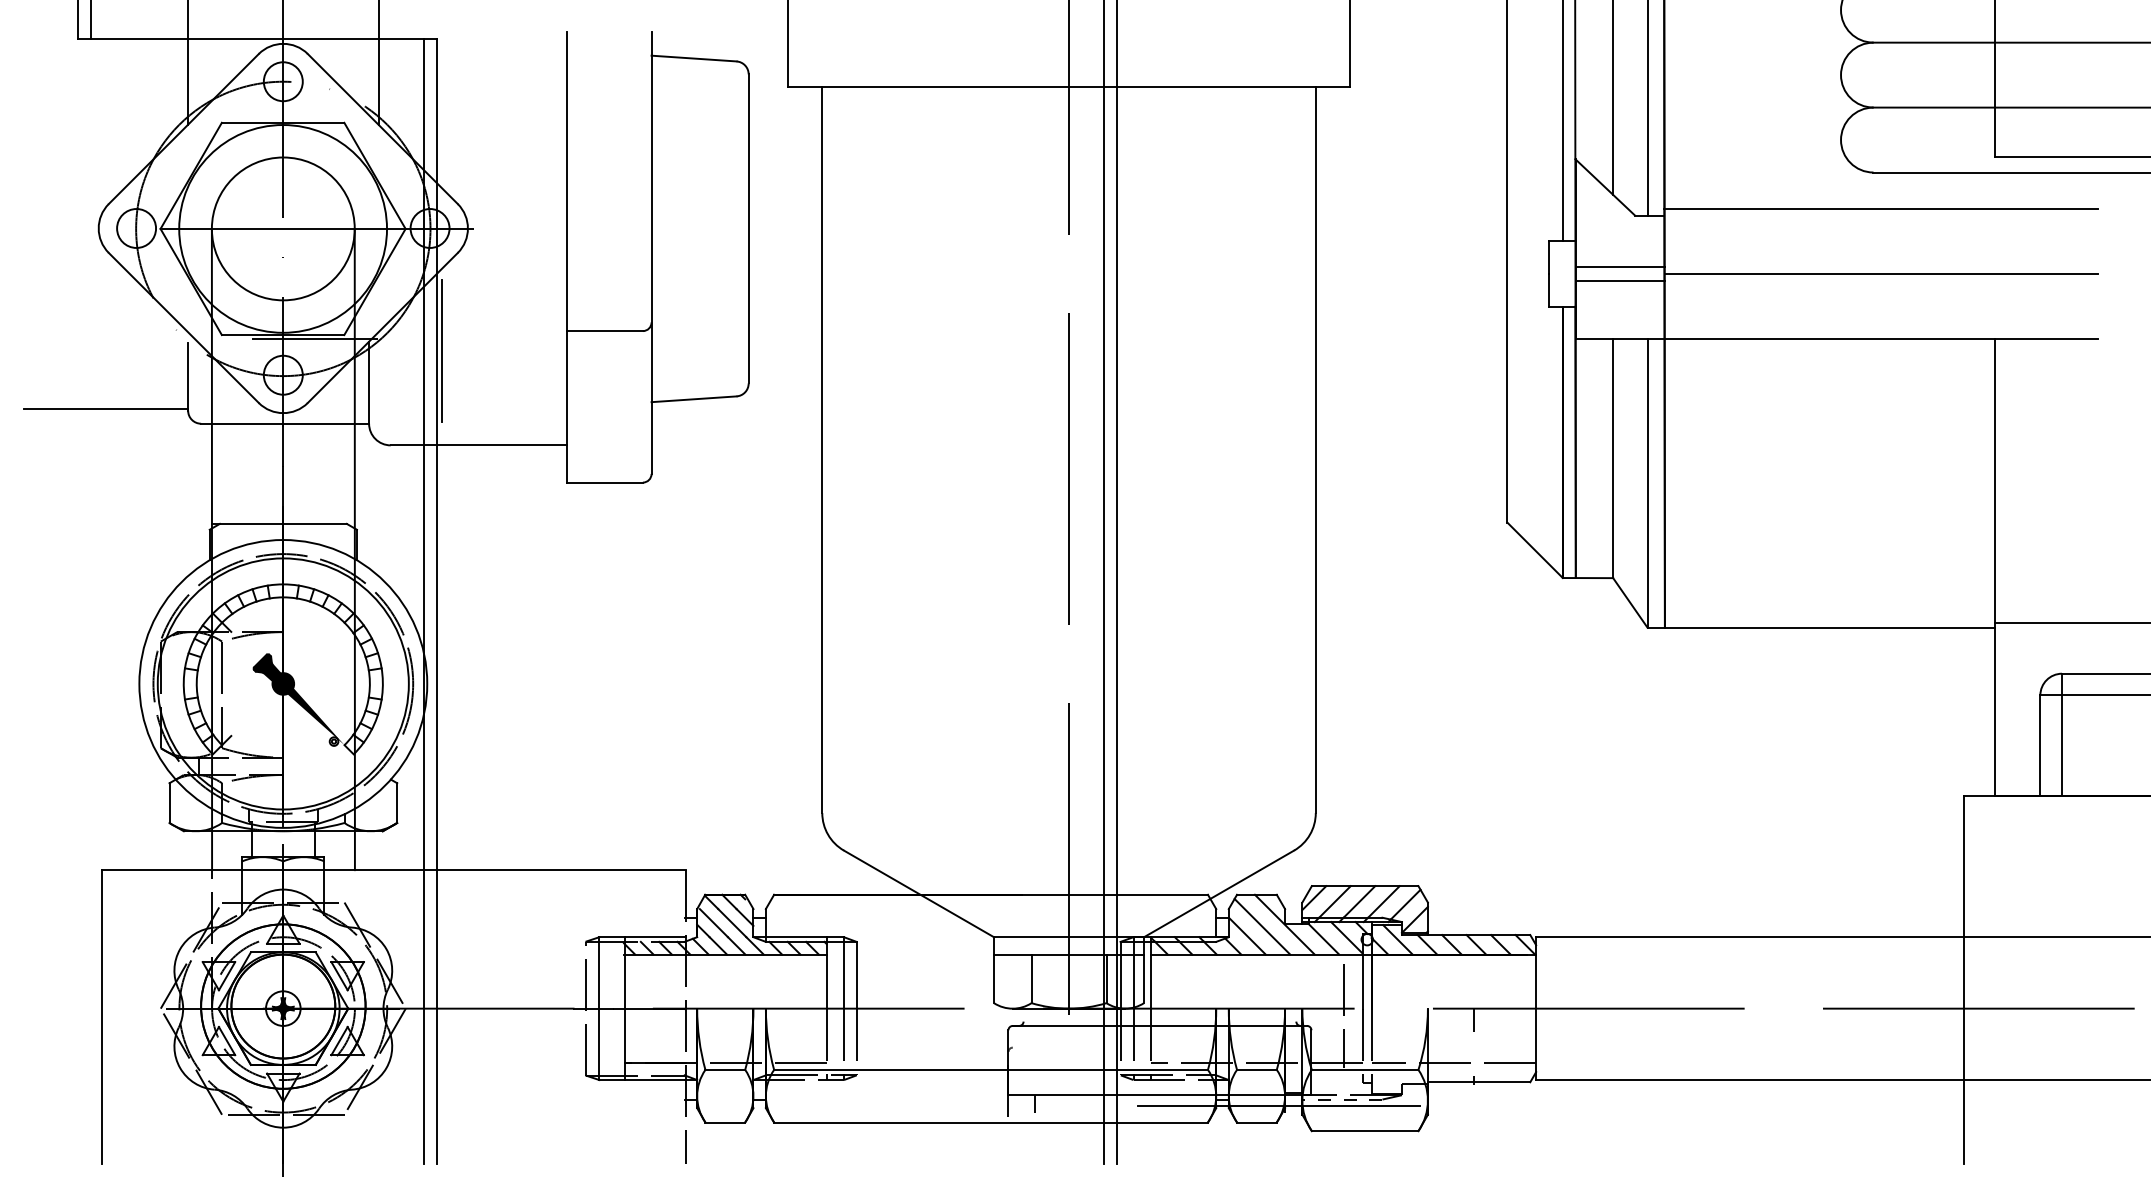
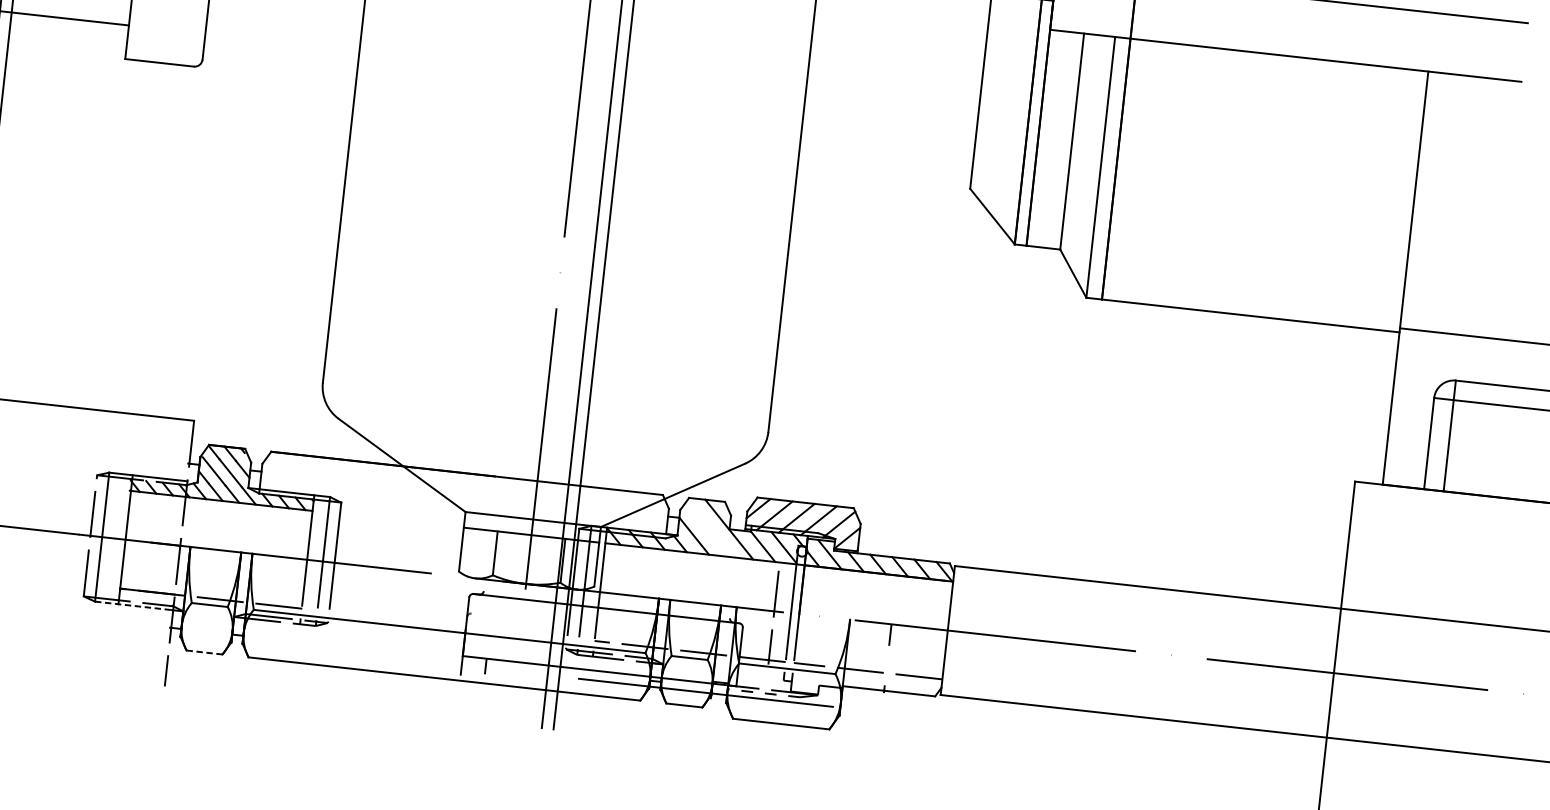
line: (1262, 926) -> (708, 529), removed
line: (643, 1080) -> (134, 606), solid -> dashed
line: (725, 1122) -> (204, 652), solid -> dashed

